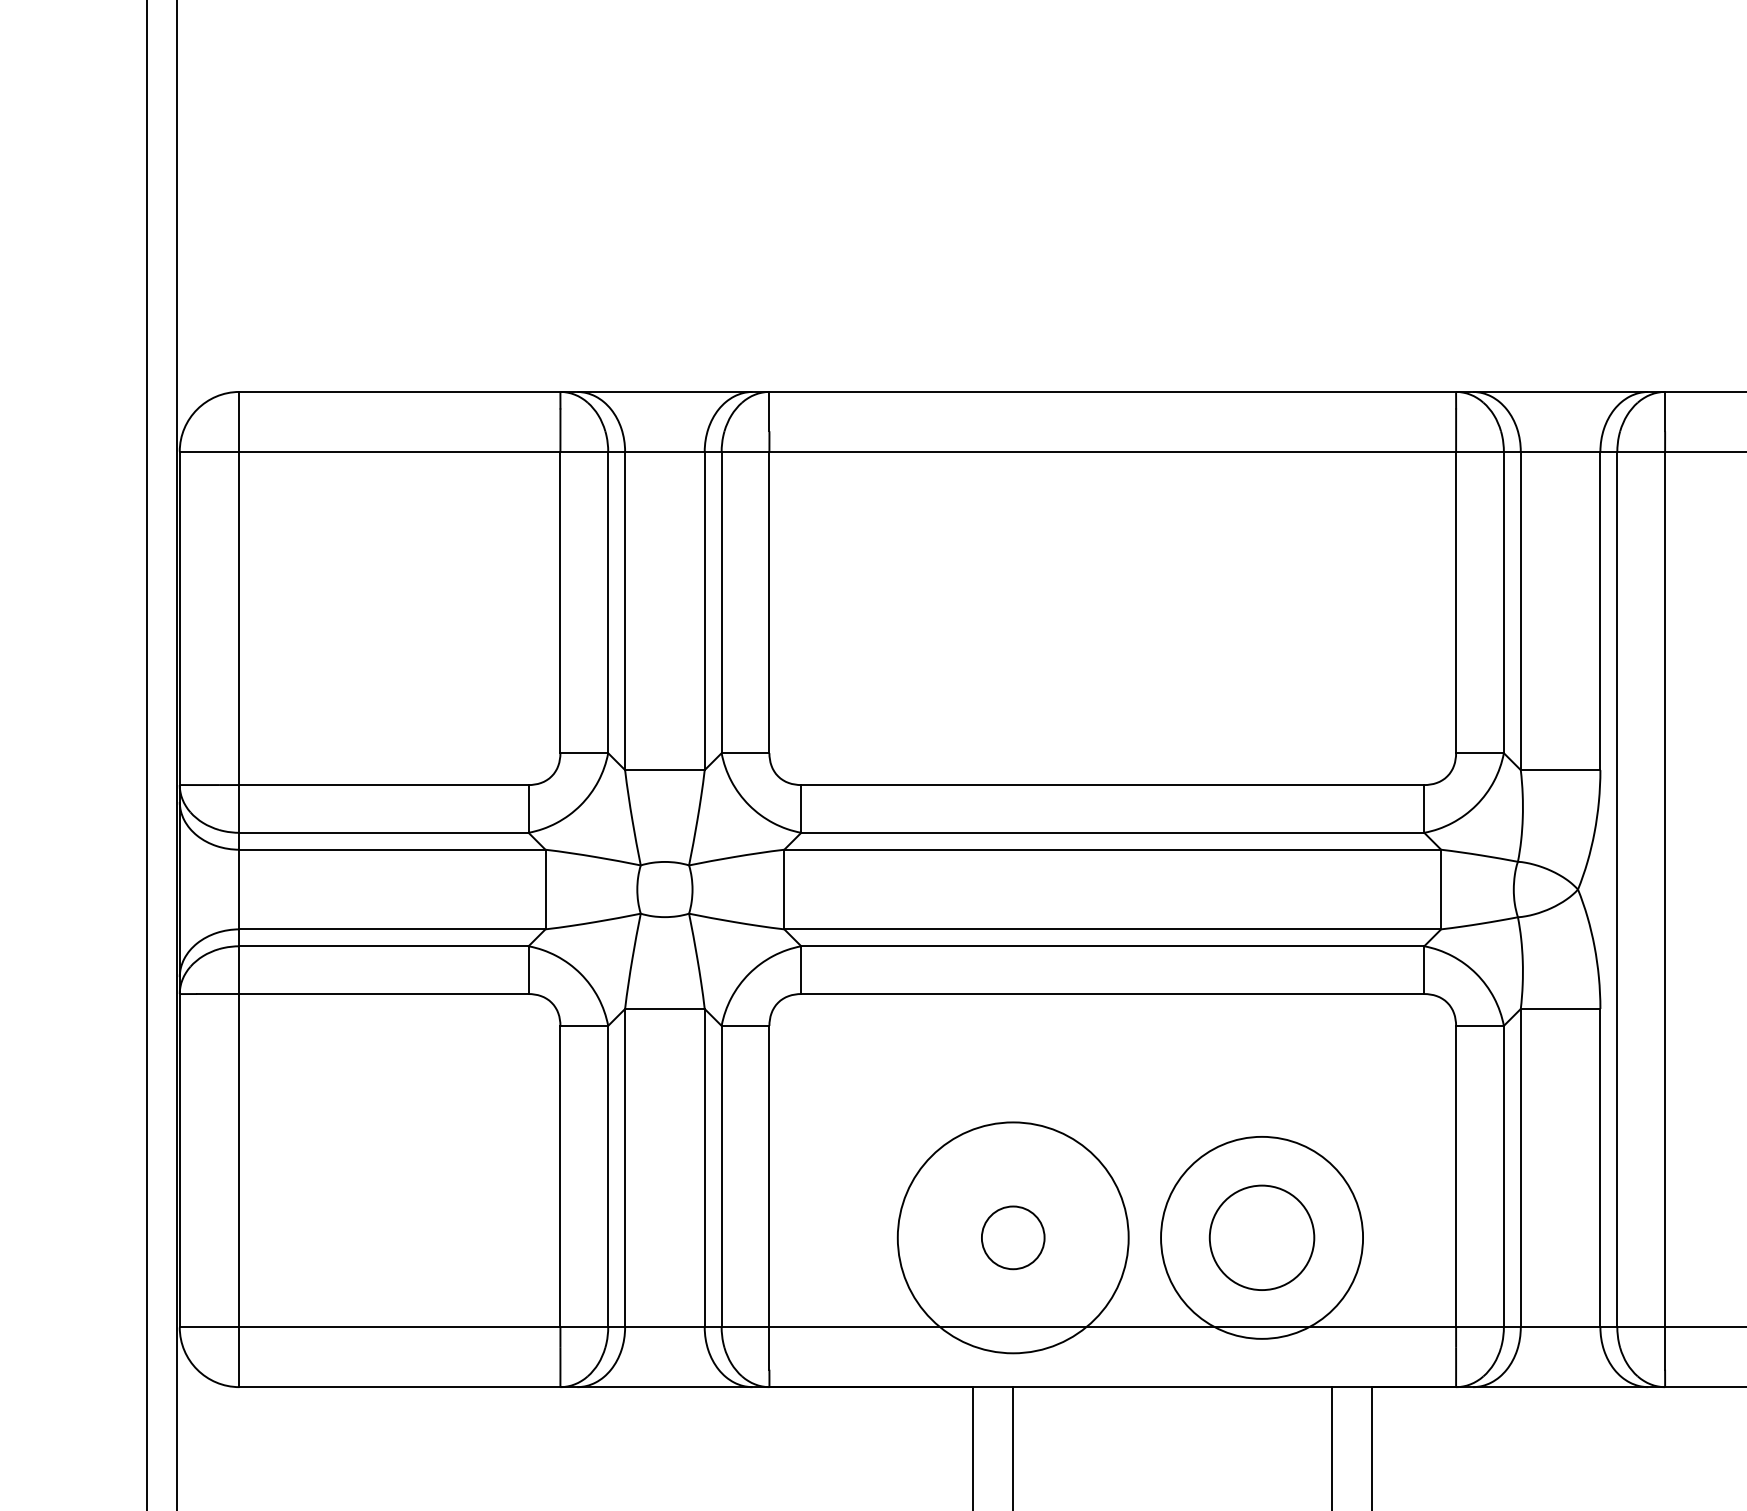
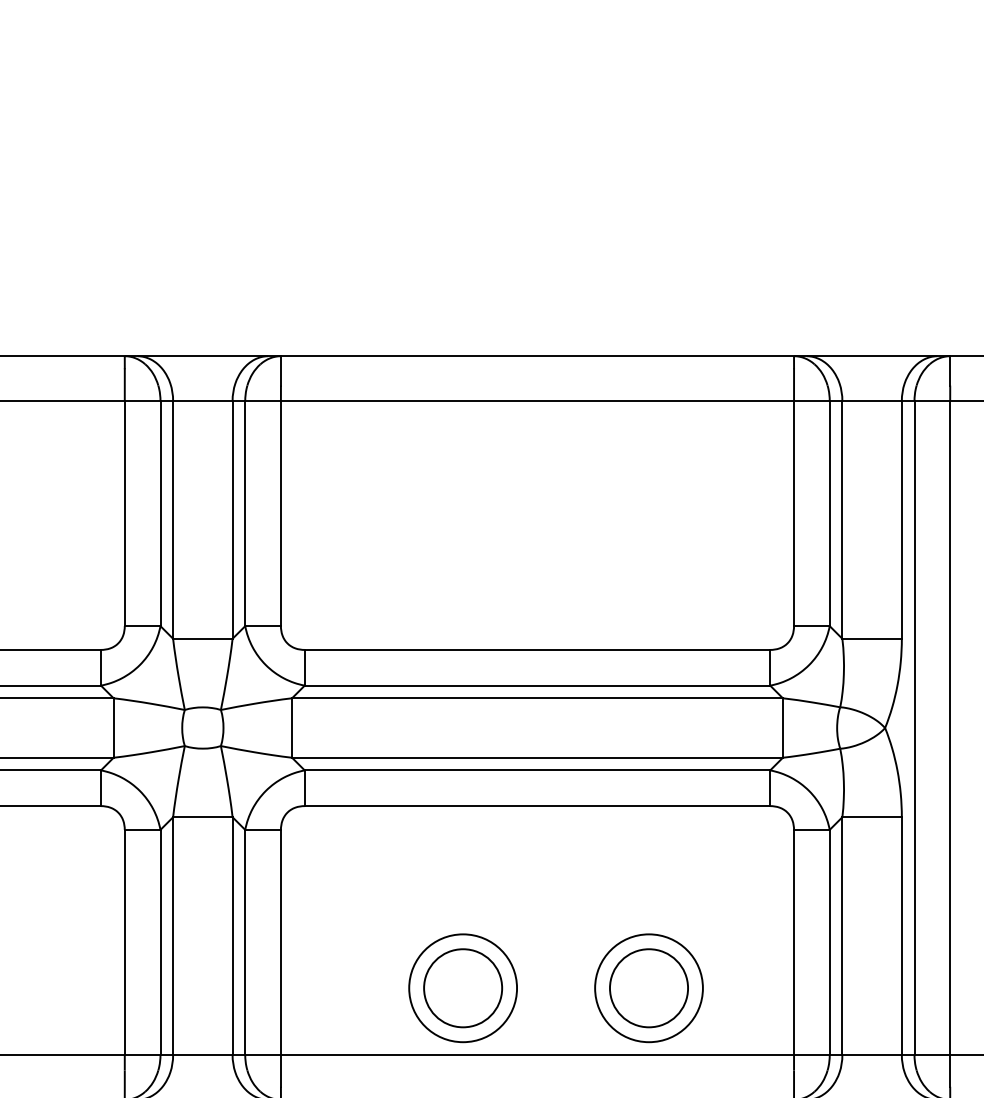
circle: (1013, 1237) -> (463, 988), size x0.62
circle: (1013, 1237) -> (463, 988), size x1.67
circle: (1261, 1237) -> (648, 988), size x0.71

